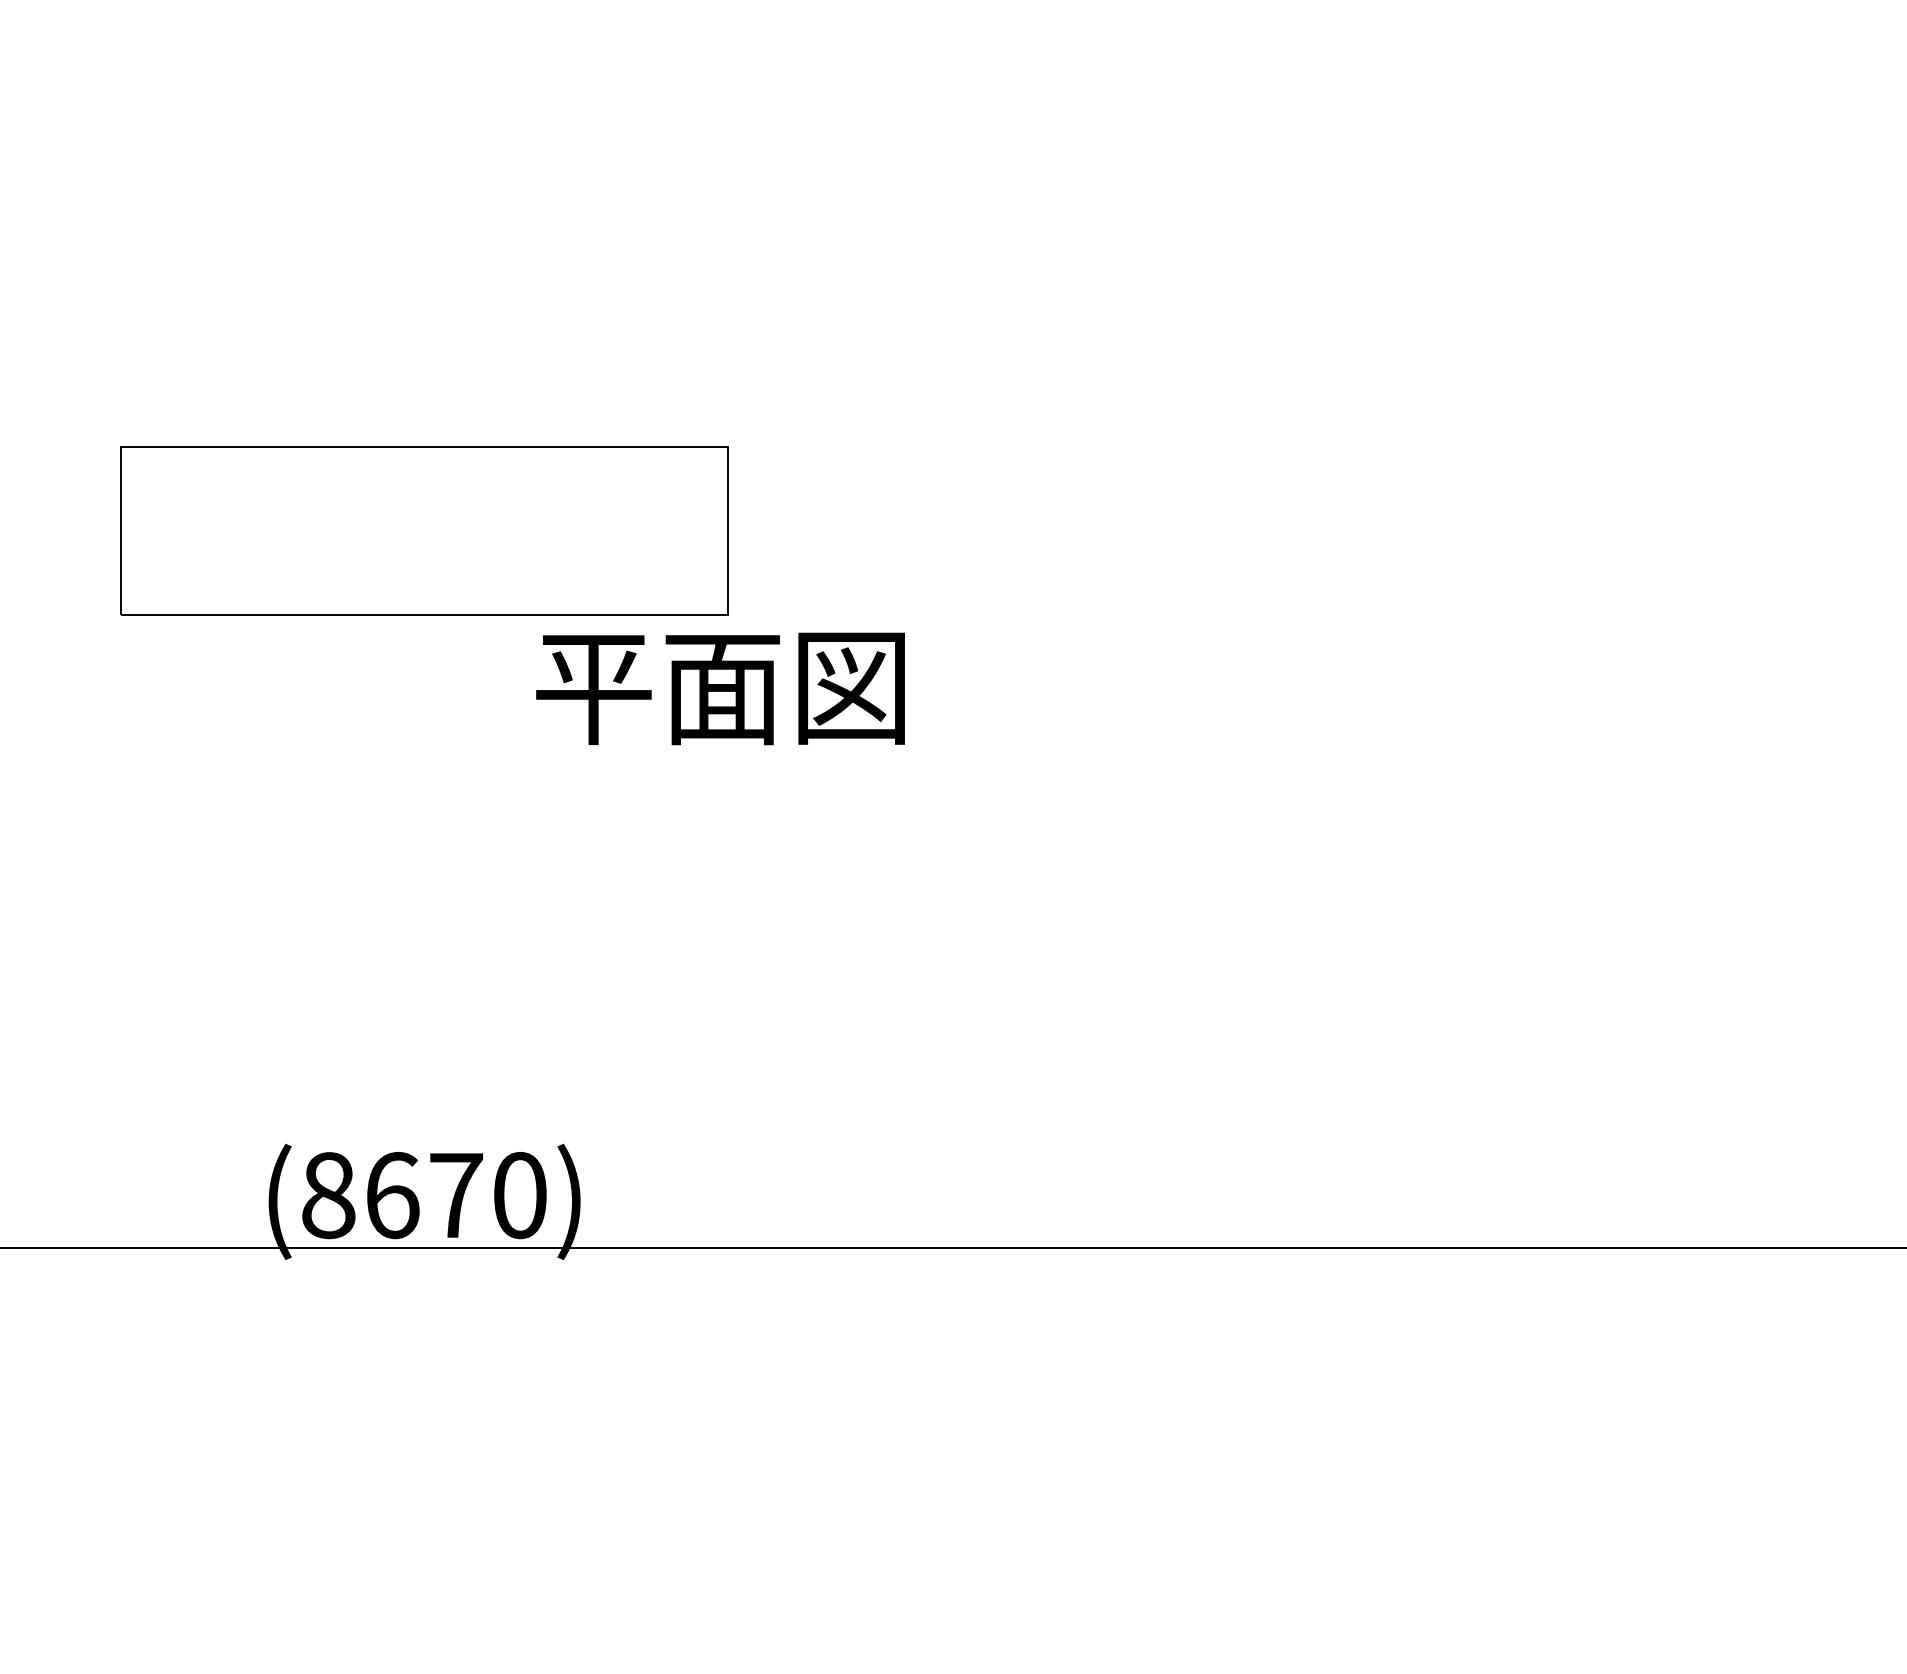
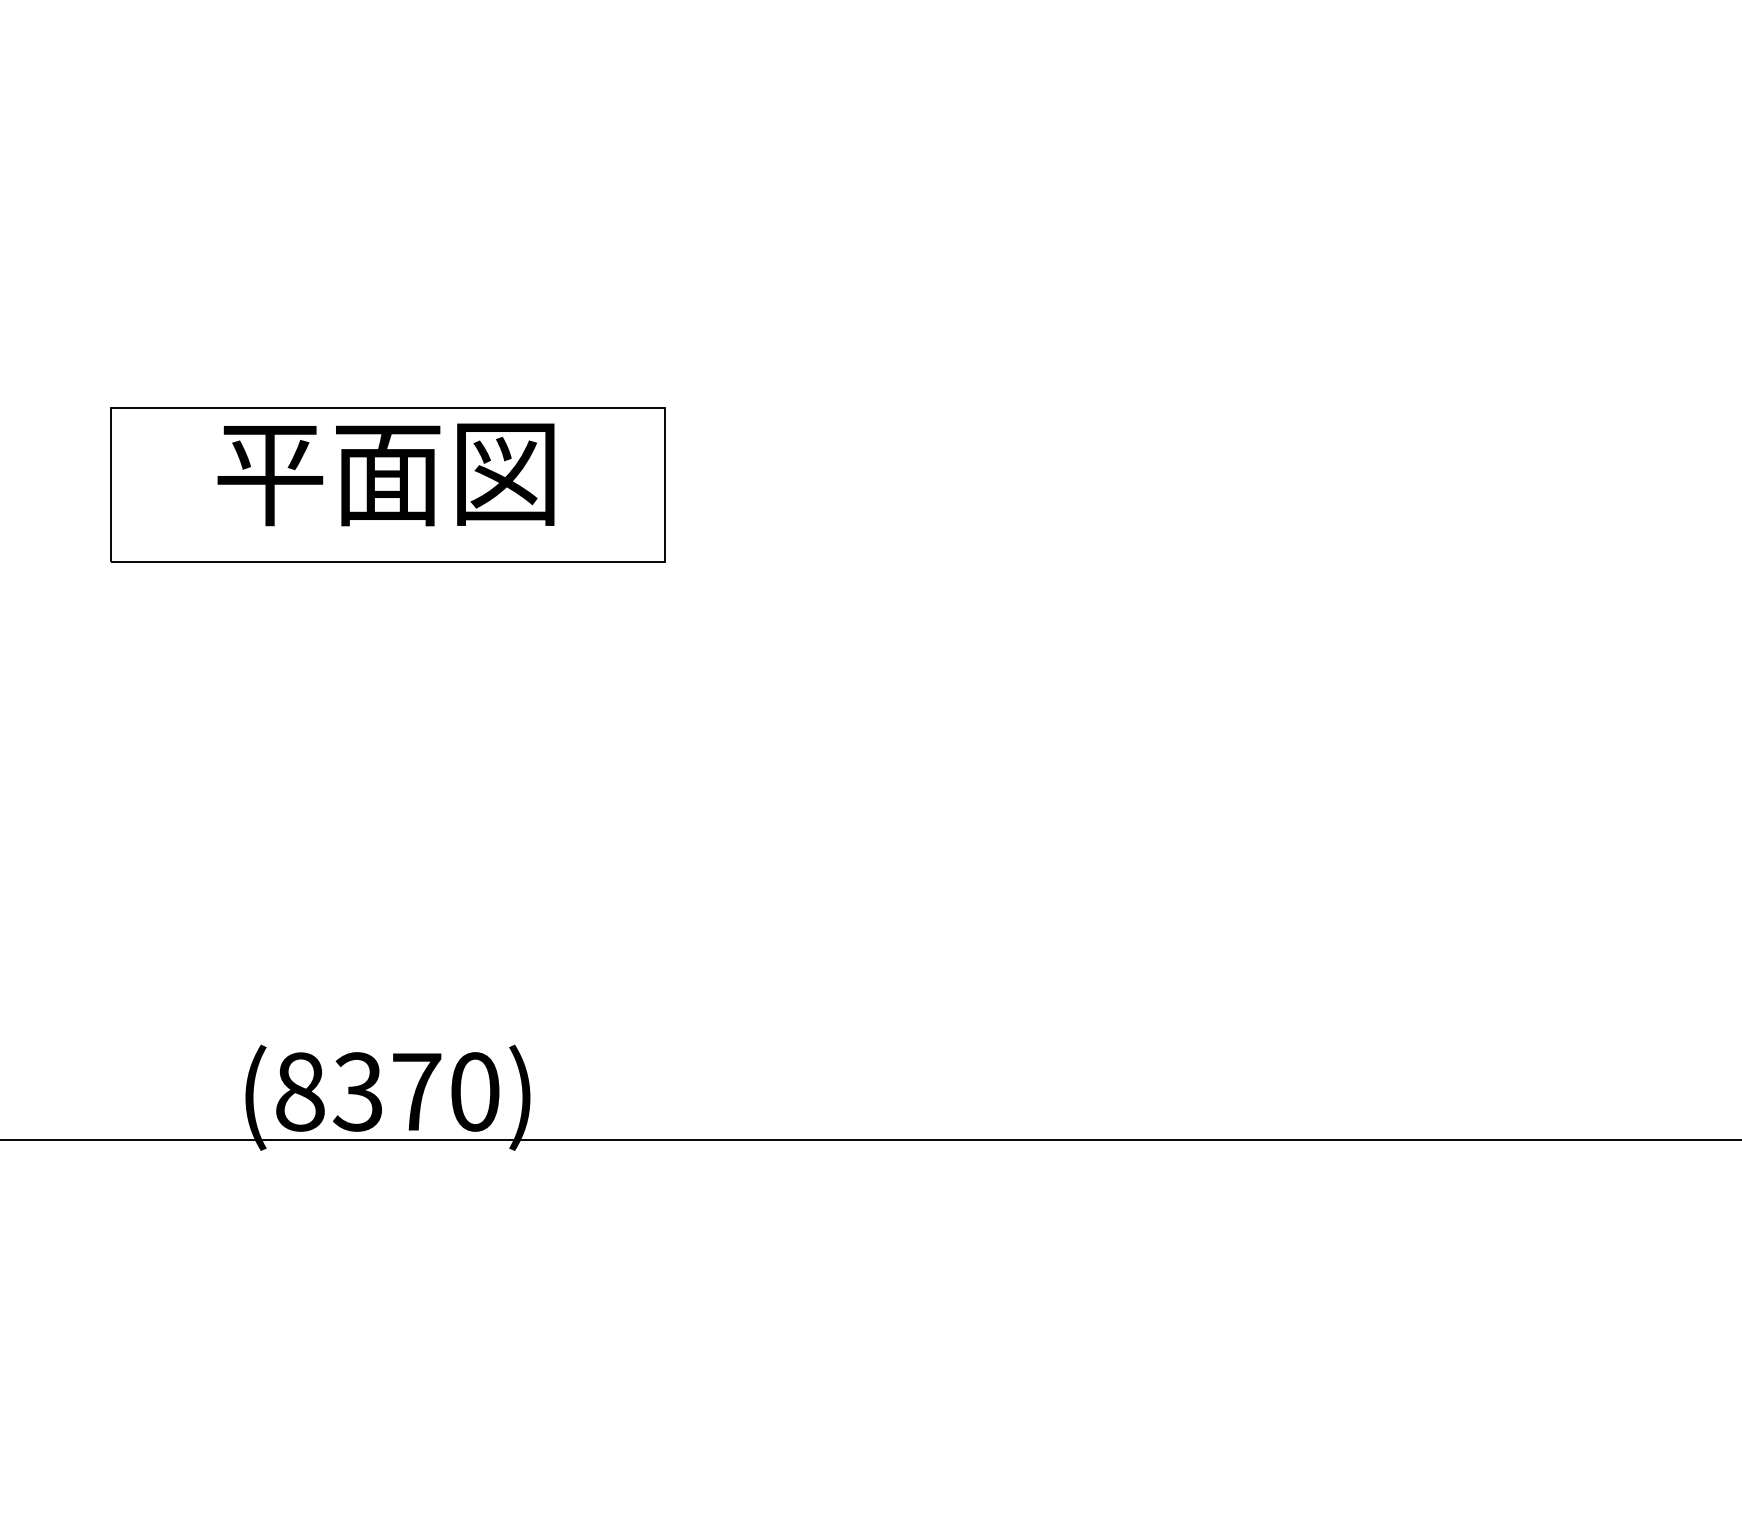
text: (720, 688) -> (385, 474), moved
text: (391, 1195) -> (357, 1091), (8670) -> (8370)

